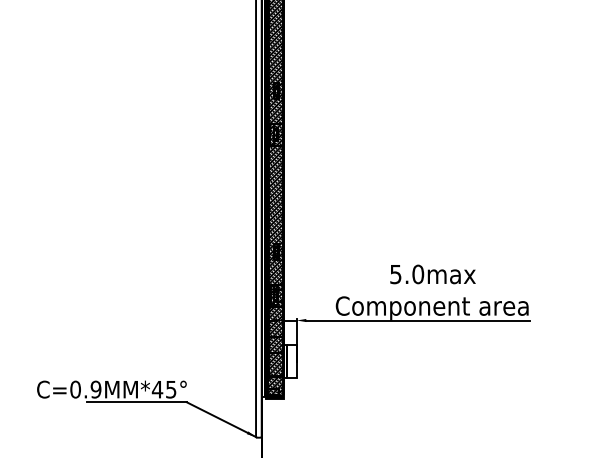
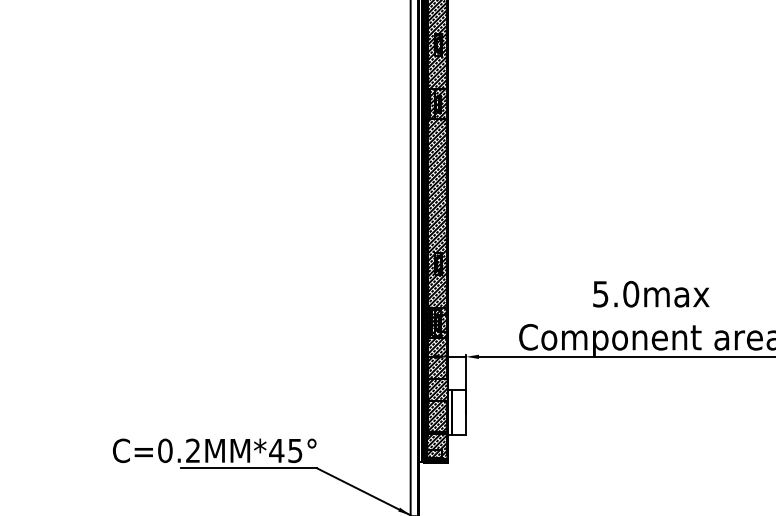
text: (95, 389) -> (192, 450), C=0.9MM*45° -> C=0.2MM*45°

